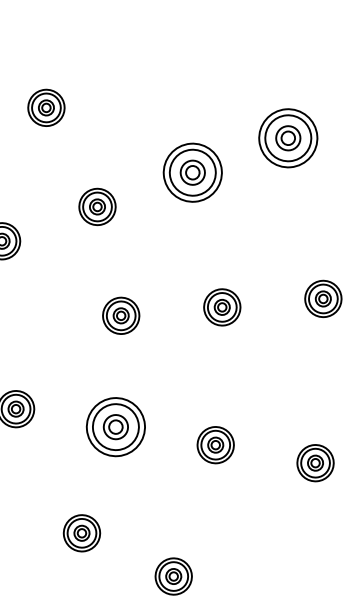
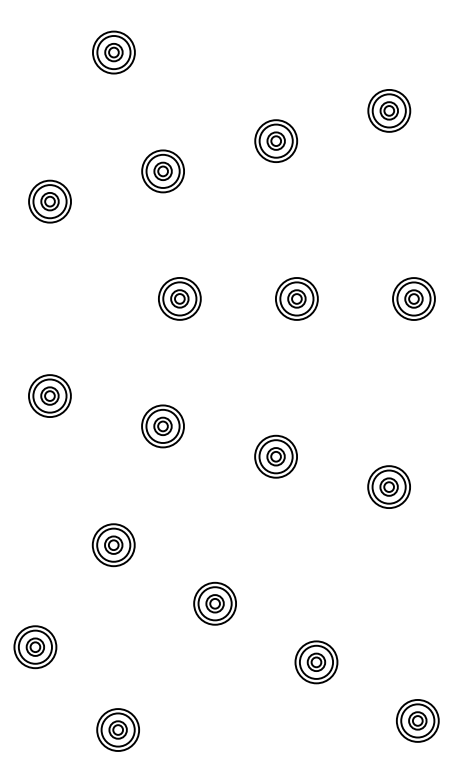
part: (288, 137) -> (389, 110), size x0.62
part: (193, 172) -> (276, 140), size x0.62
part: (115, 427) -> (162, 426), size x0.62

